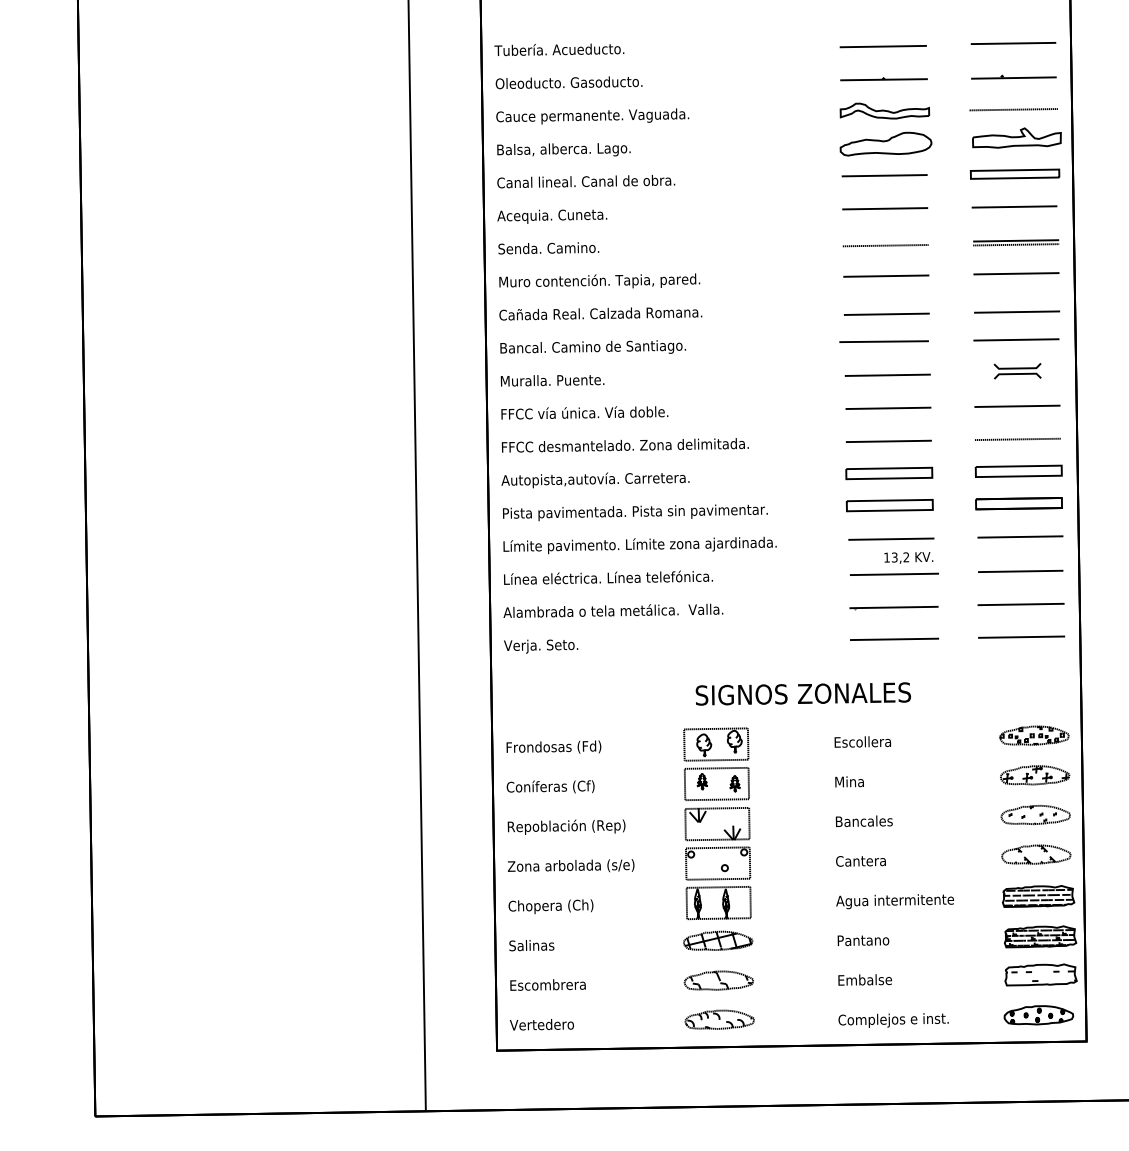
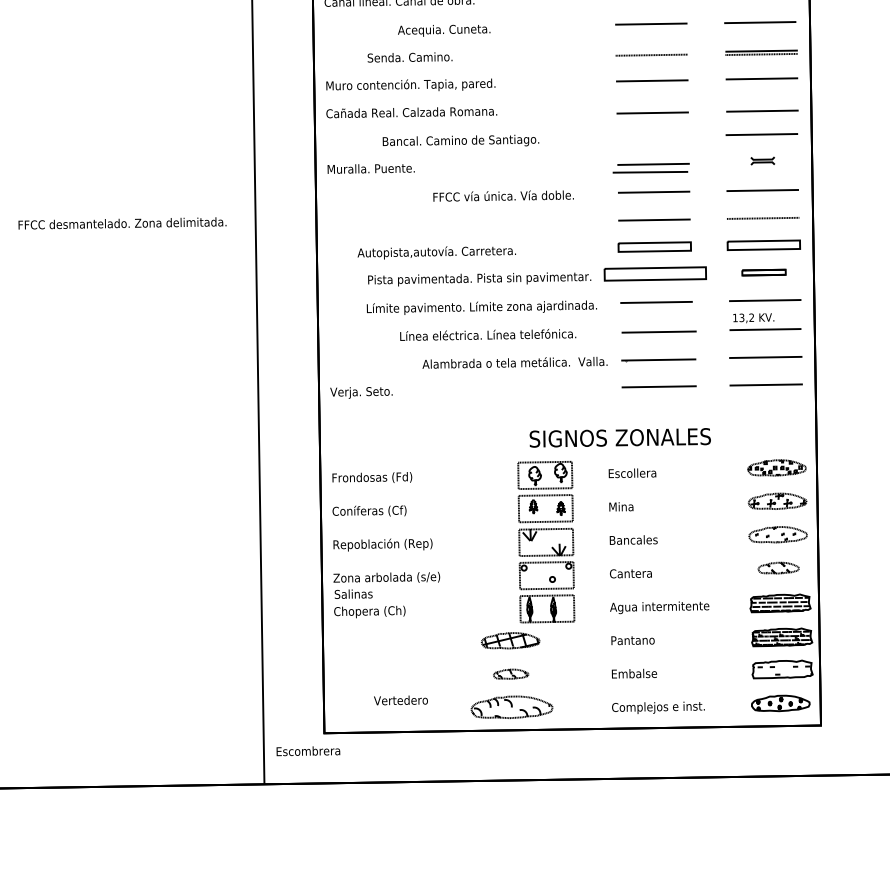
text: (552, 216) -> (444, 30), moved
text: (548, 248) -> (409, 57), moved
line: (883, 341) -> (649, 172), moved
text: (592, 346) -> (460, 140), moved
part: (1017, 371) -> (762, 161), size x0.6
text: (584, 412) -> (503, 195), moved
text: (624, 445) -> (121, 223), moved
text: (595, 480) -> (436, 253), moved
part: (1018, 503) -> (763, 272), size x0.6
part: (889, 505) -> (654, 274), size x1.4
text: (635, 512) -> (479, 279), moved
text: (639, 545) -> (481, 307), moved
text: (908, 557) -> (753, 317), moved
text: (608, 577) -> (488, 334), moved
text: (613, 610) -> (515, 362), moved
text: (802, 693) -> (619, 437), moved
part: (717, 823) -> (546, 541), moved
part: (1036, 854) -> (778, 568), size x0.7
text: (531, 945) -> (353, 594), moved
part: (718, 980) -> (510, 674), size x0.6
text: (547, 984) -> (307, 750), moved
part: (719, 1019) -> (511, 707), size x1.4
text: (541, 1024) -> (400, 700), moved

